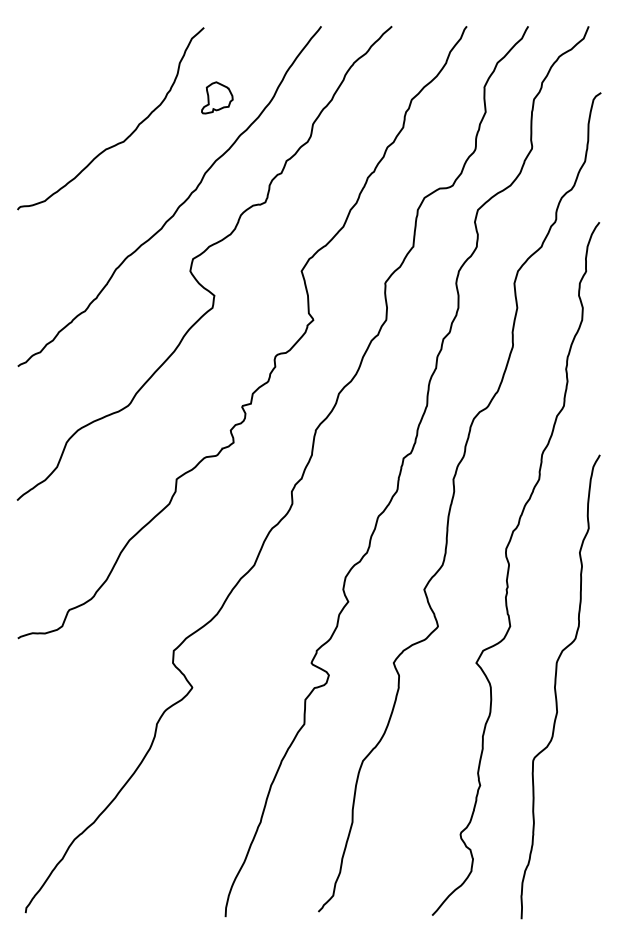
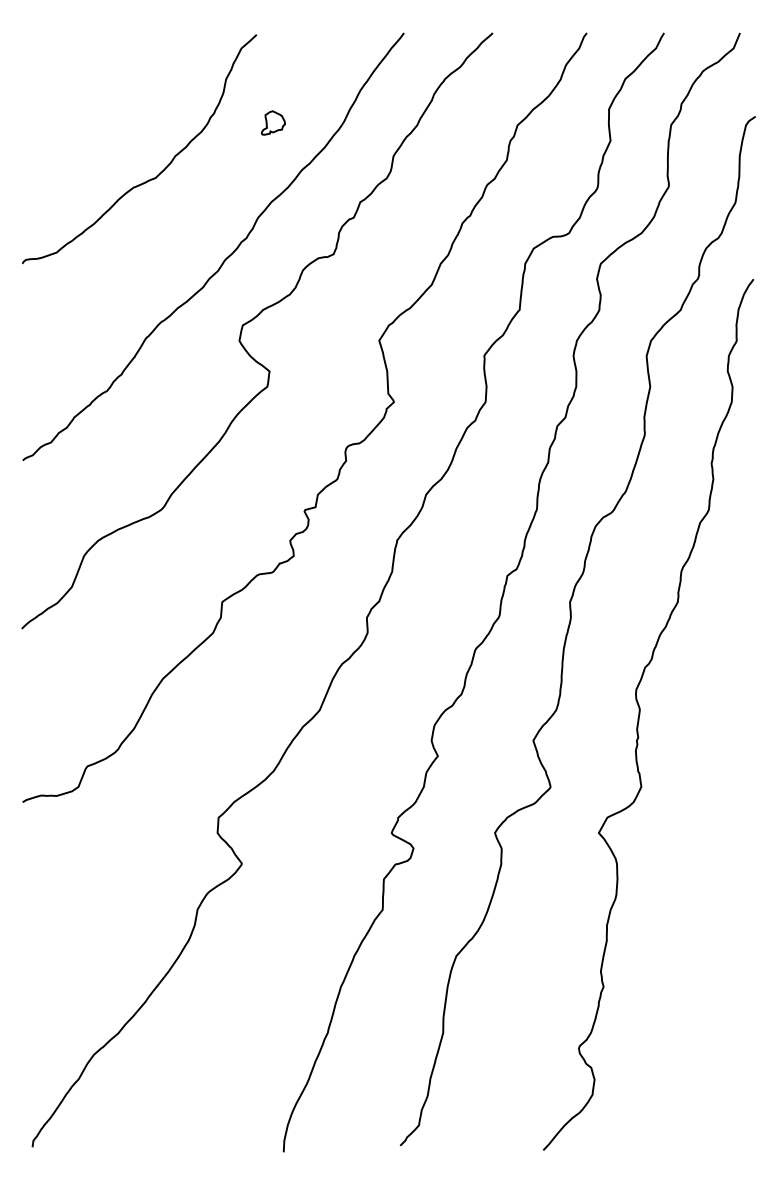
part: (217, 97) -> (273, 122), size x0.6
curve: (556, 684) -> (699, 860), removed

